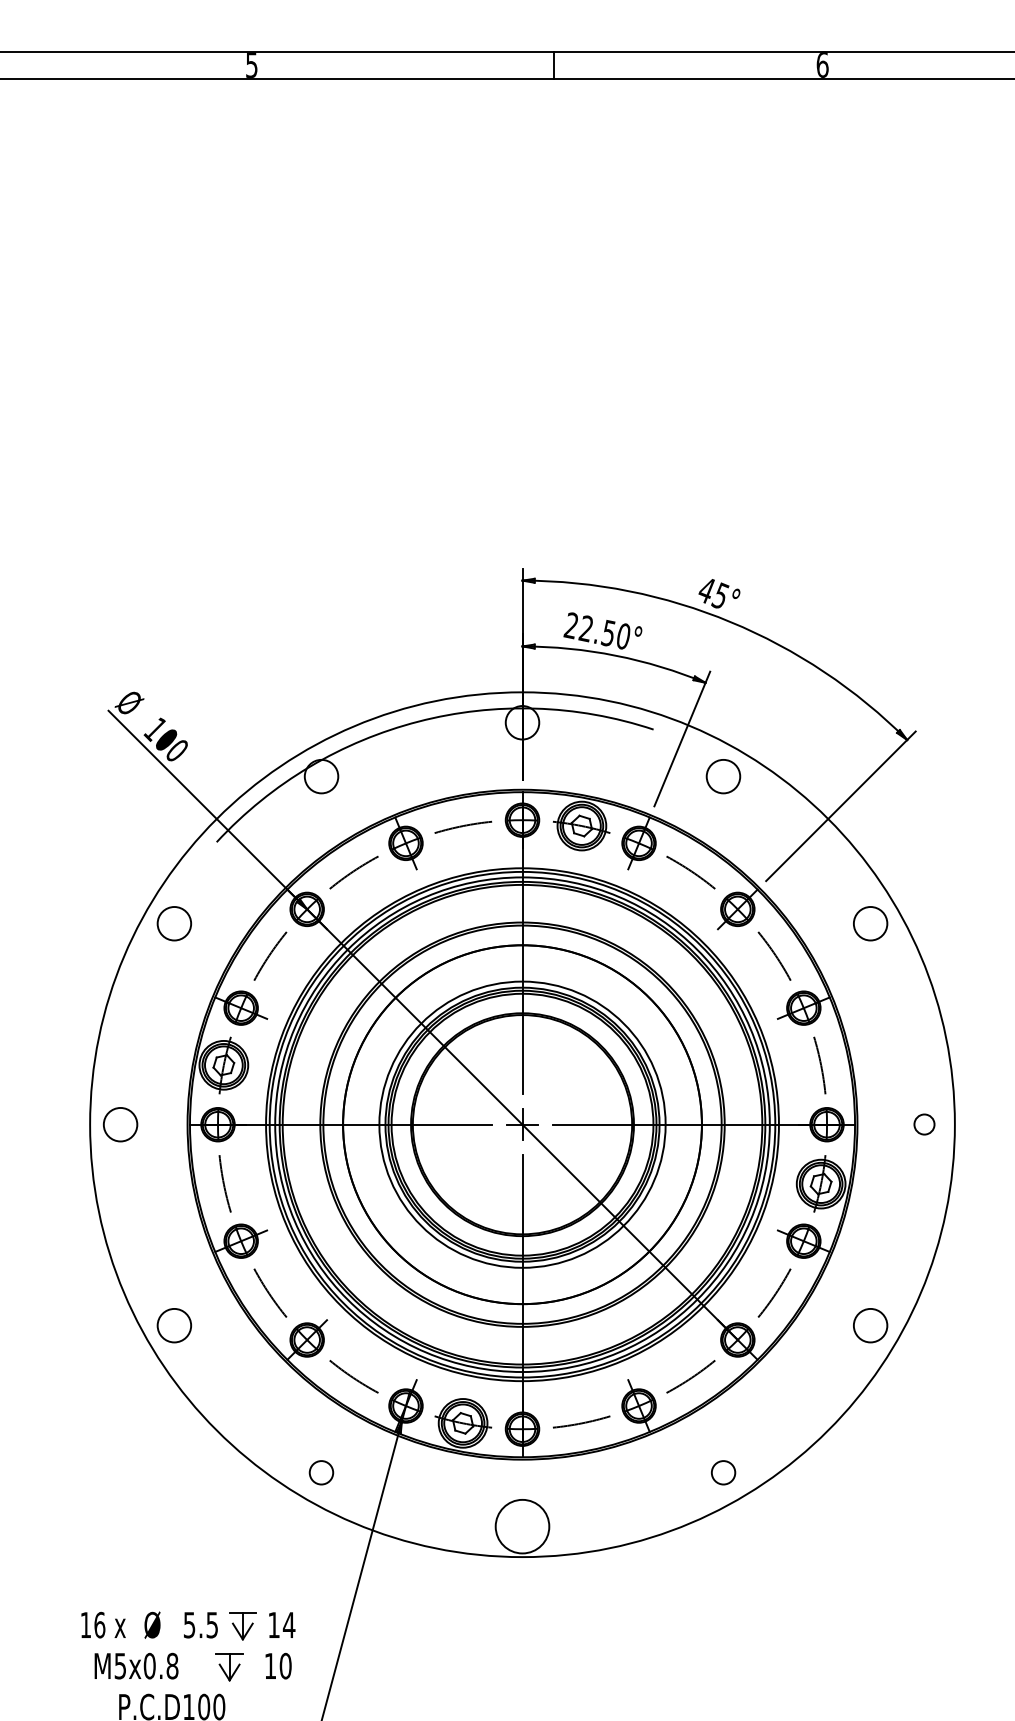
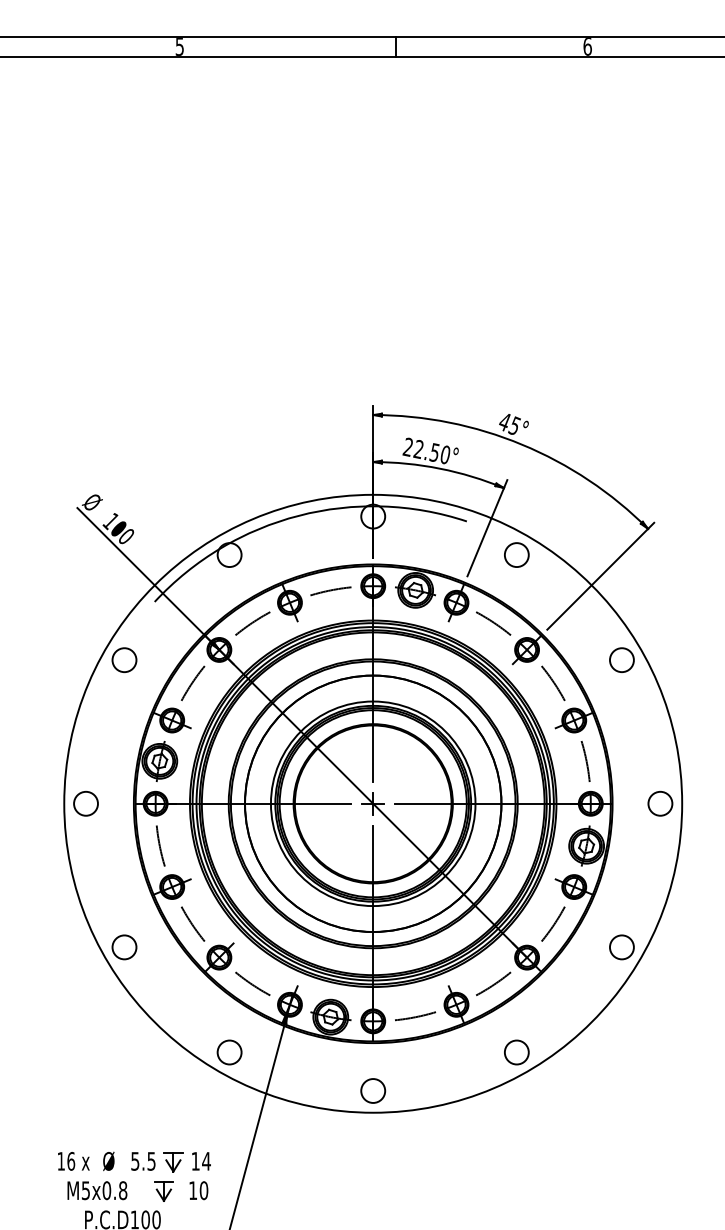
circle: (924, 1124) -> (660, 803), size x1.67
circle: (321, 1472) -> (229, 1052), size x1.43
circle: (723, 1472) -> (516, 1052), size x1.43
circle: (522, 1525) -> (373, 1090), size x0.62

